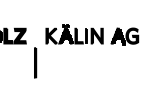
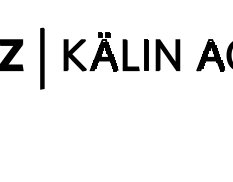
line: (35, 62) -> (42, 57), moved

